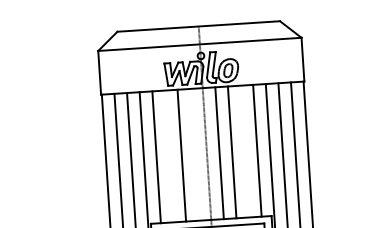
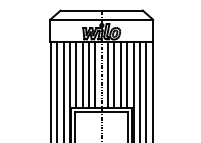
line: (244, 150) -> (120, 74), added
line: (194, 153) -> (95, 74), added
line: (168, 155) -> (82, 74), added

